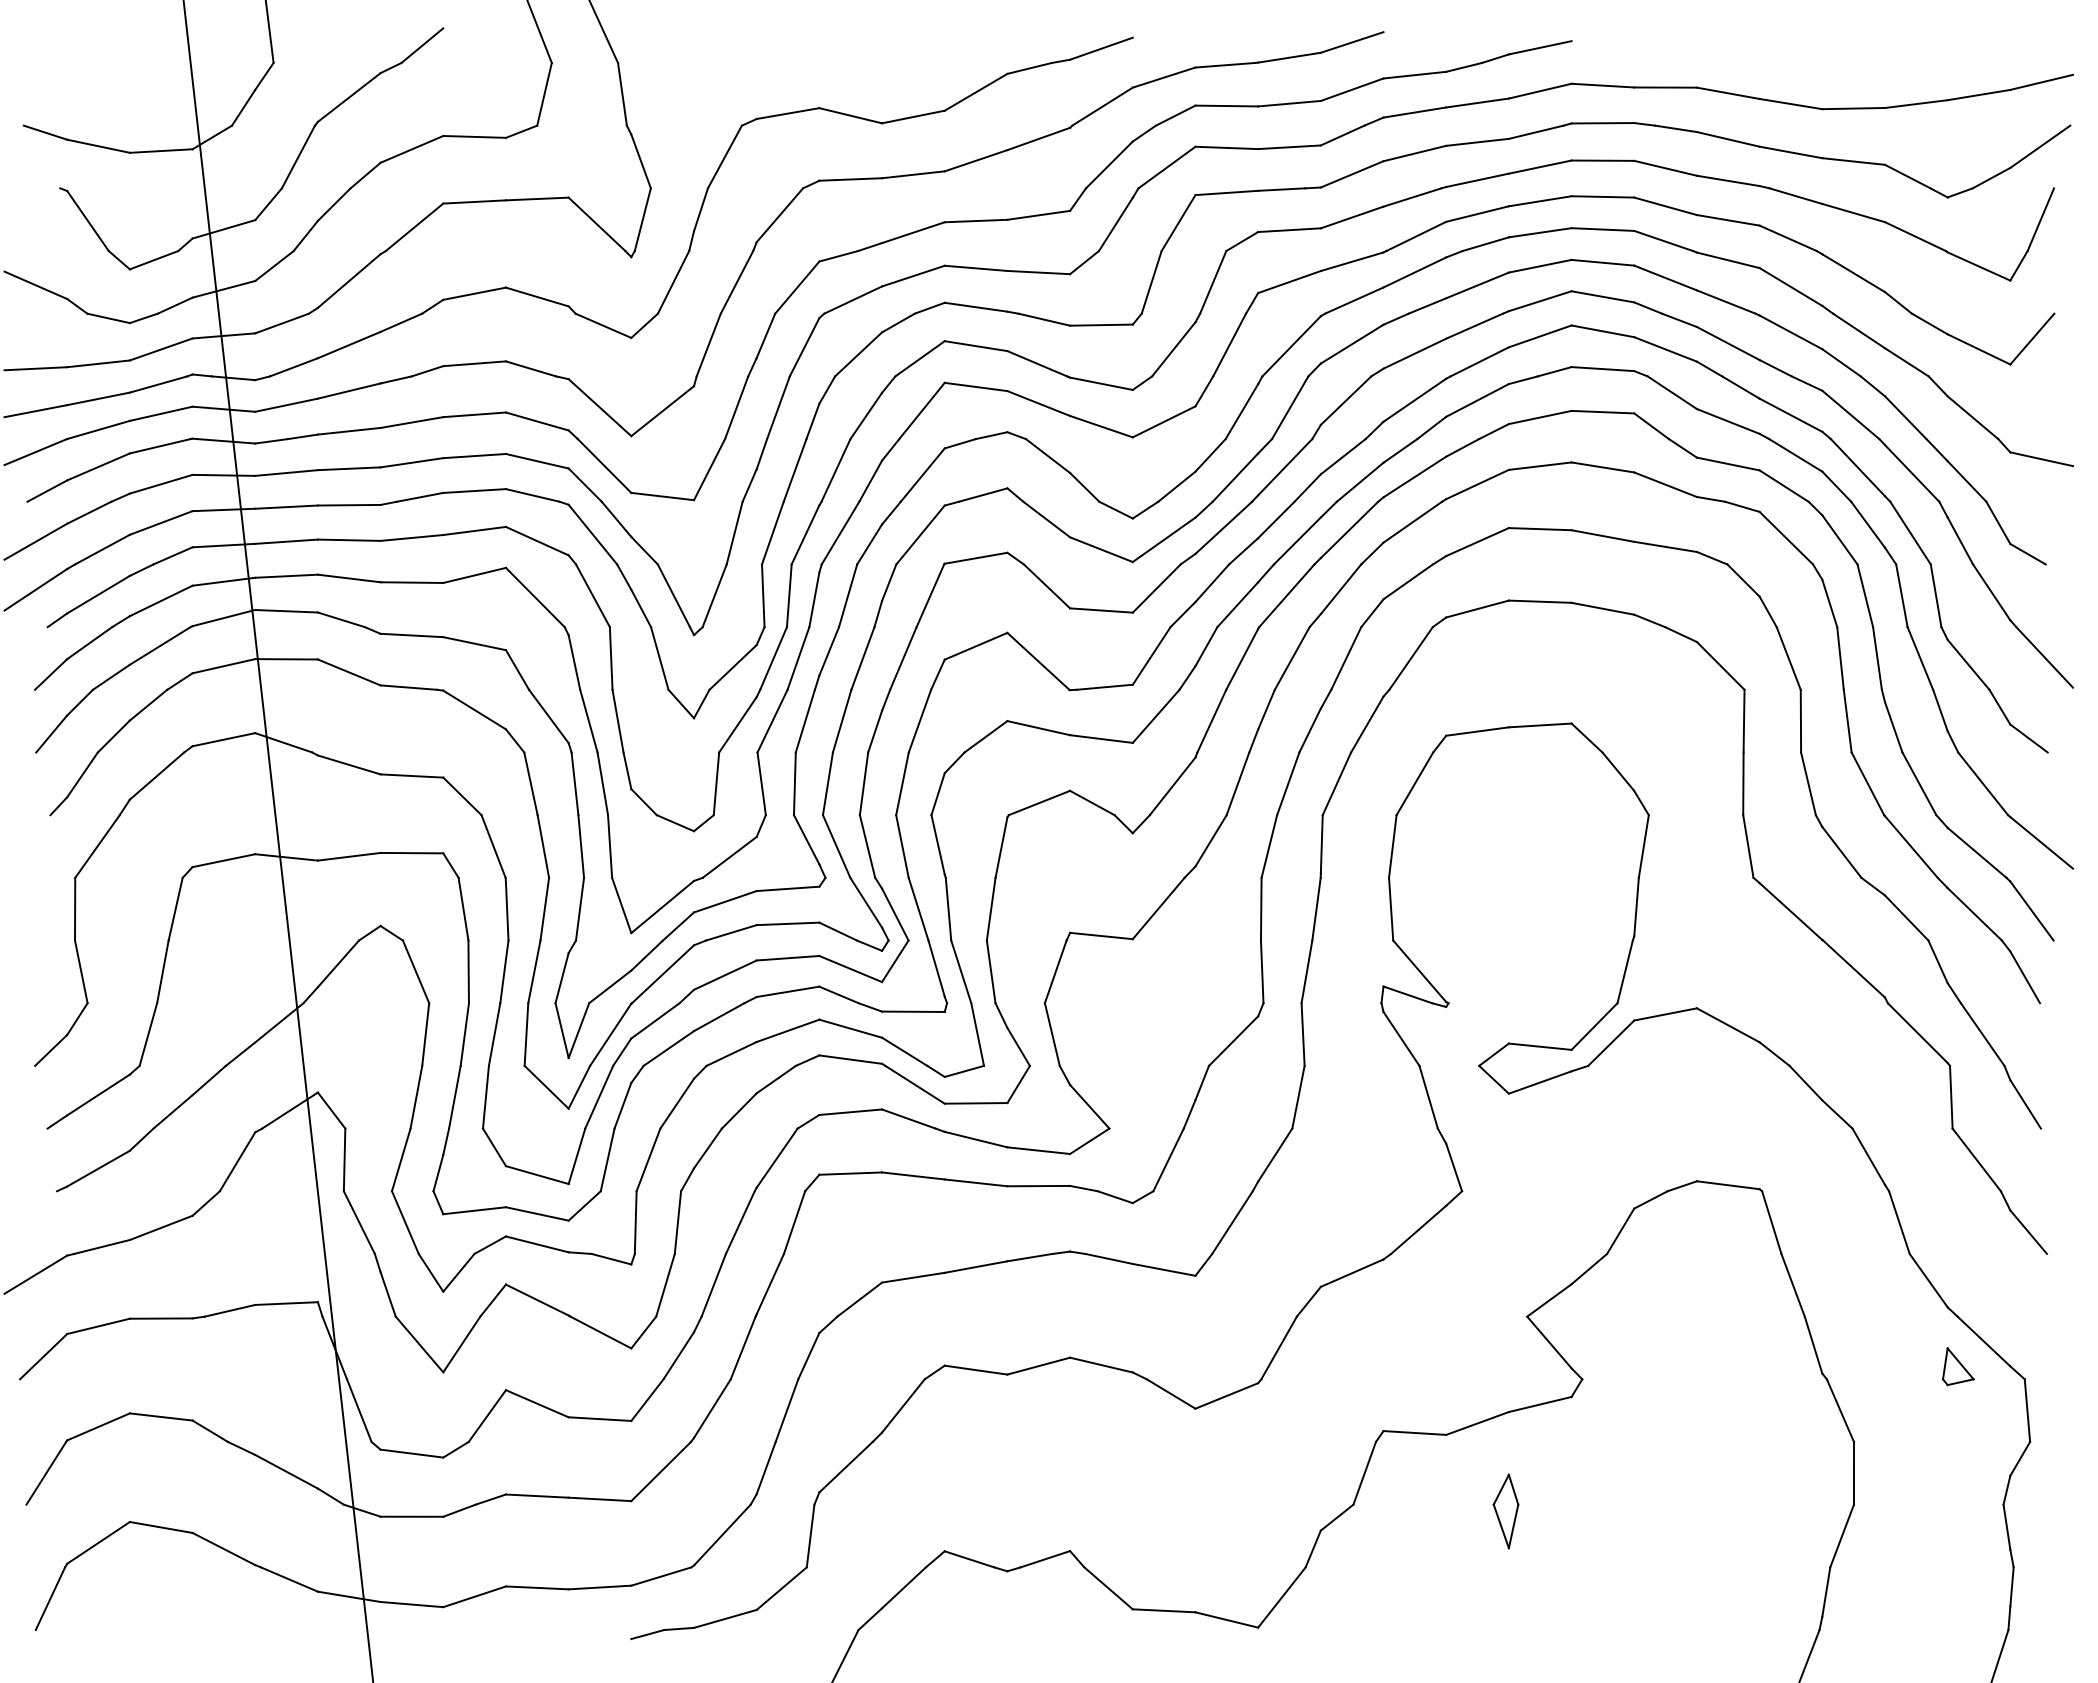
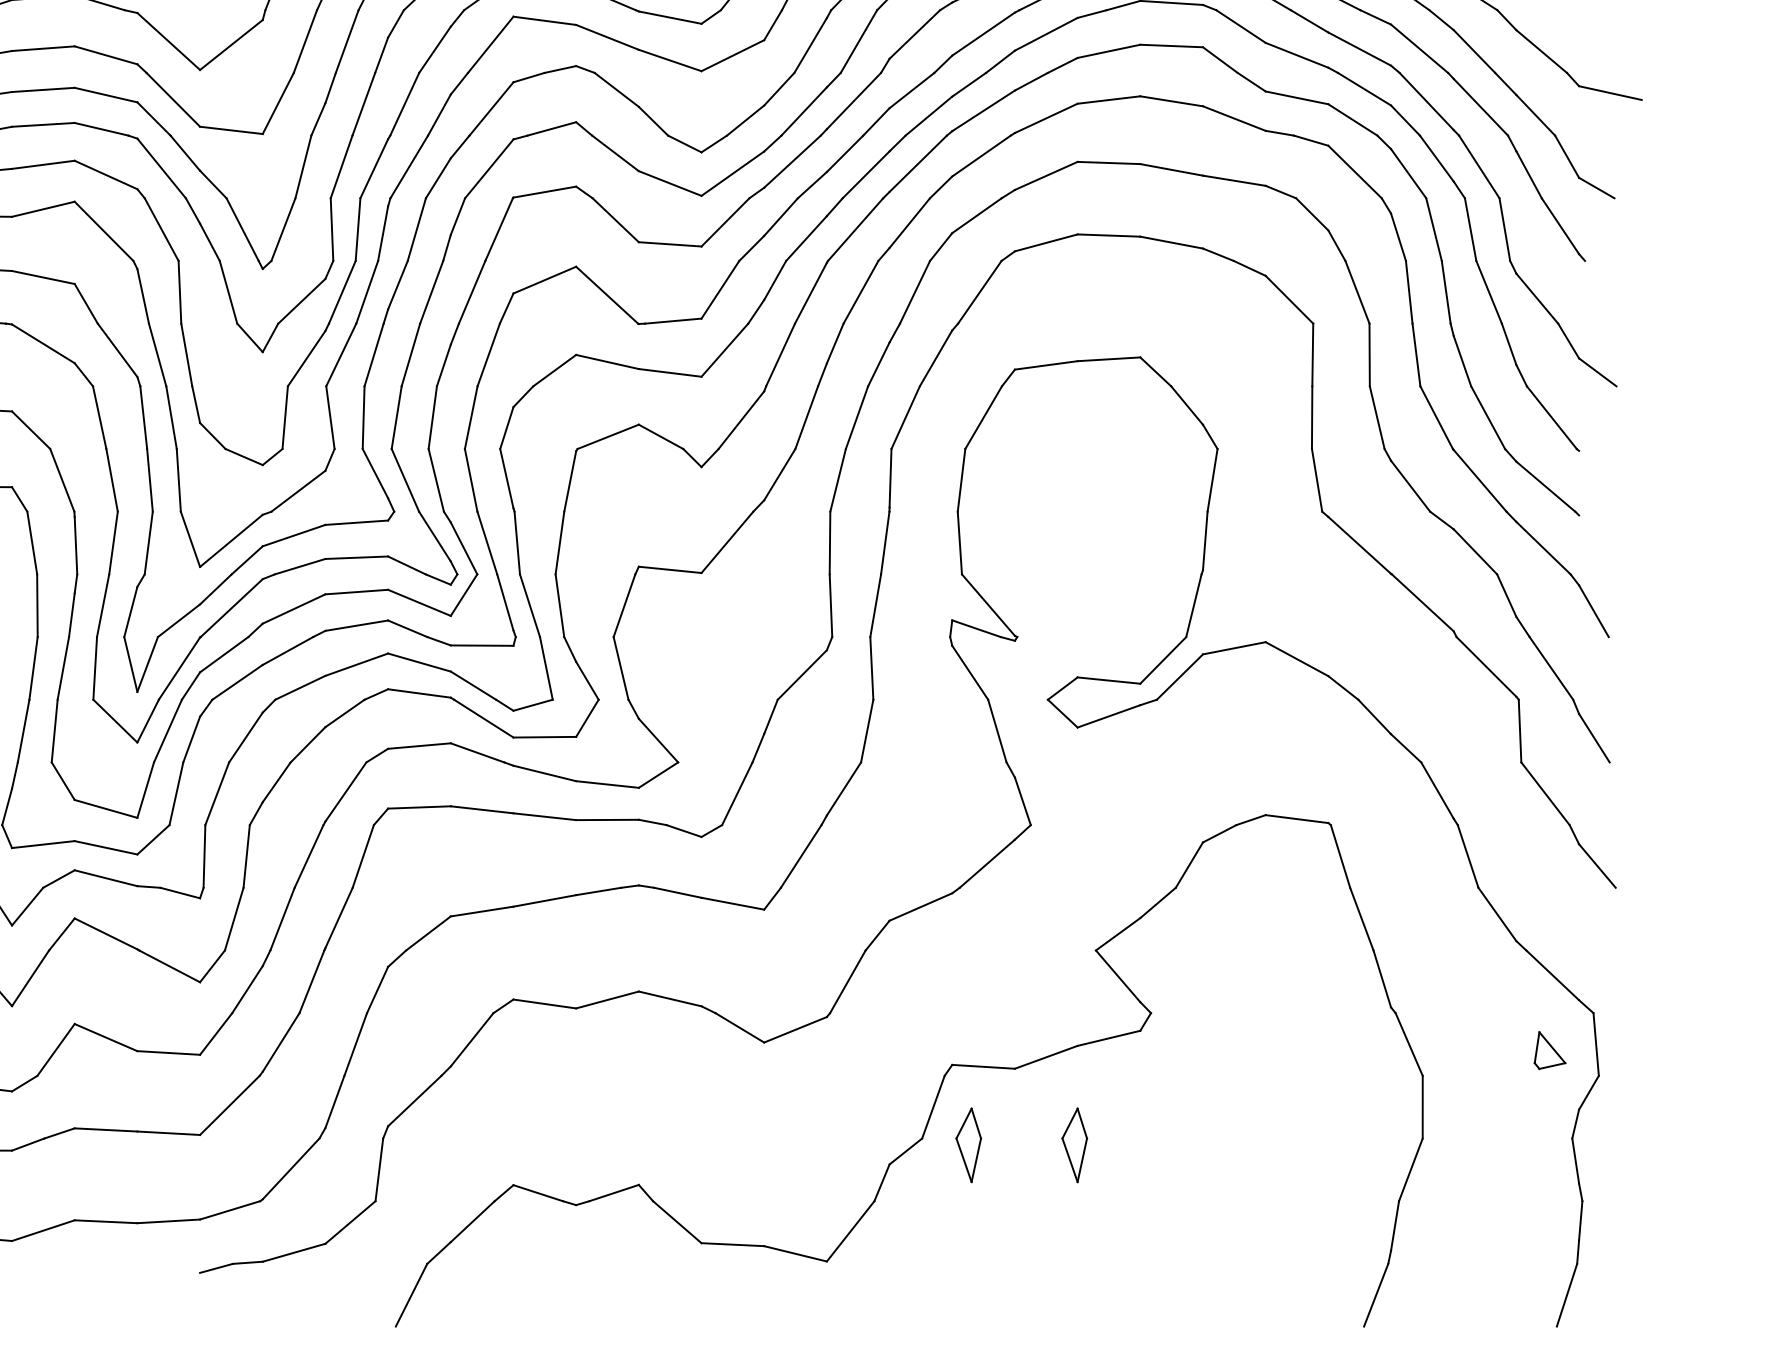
line: (2044, 657) -> (1613, 291), removed
line: (2041, 842) -> (1610, 476), removed
line: (2031, 910) -> (1600, 544), removed
part: (1958, 1366) -> (1550, 1050), moved
part: (1399, 1511) -> (968, 1145), added

